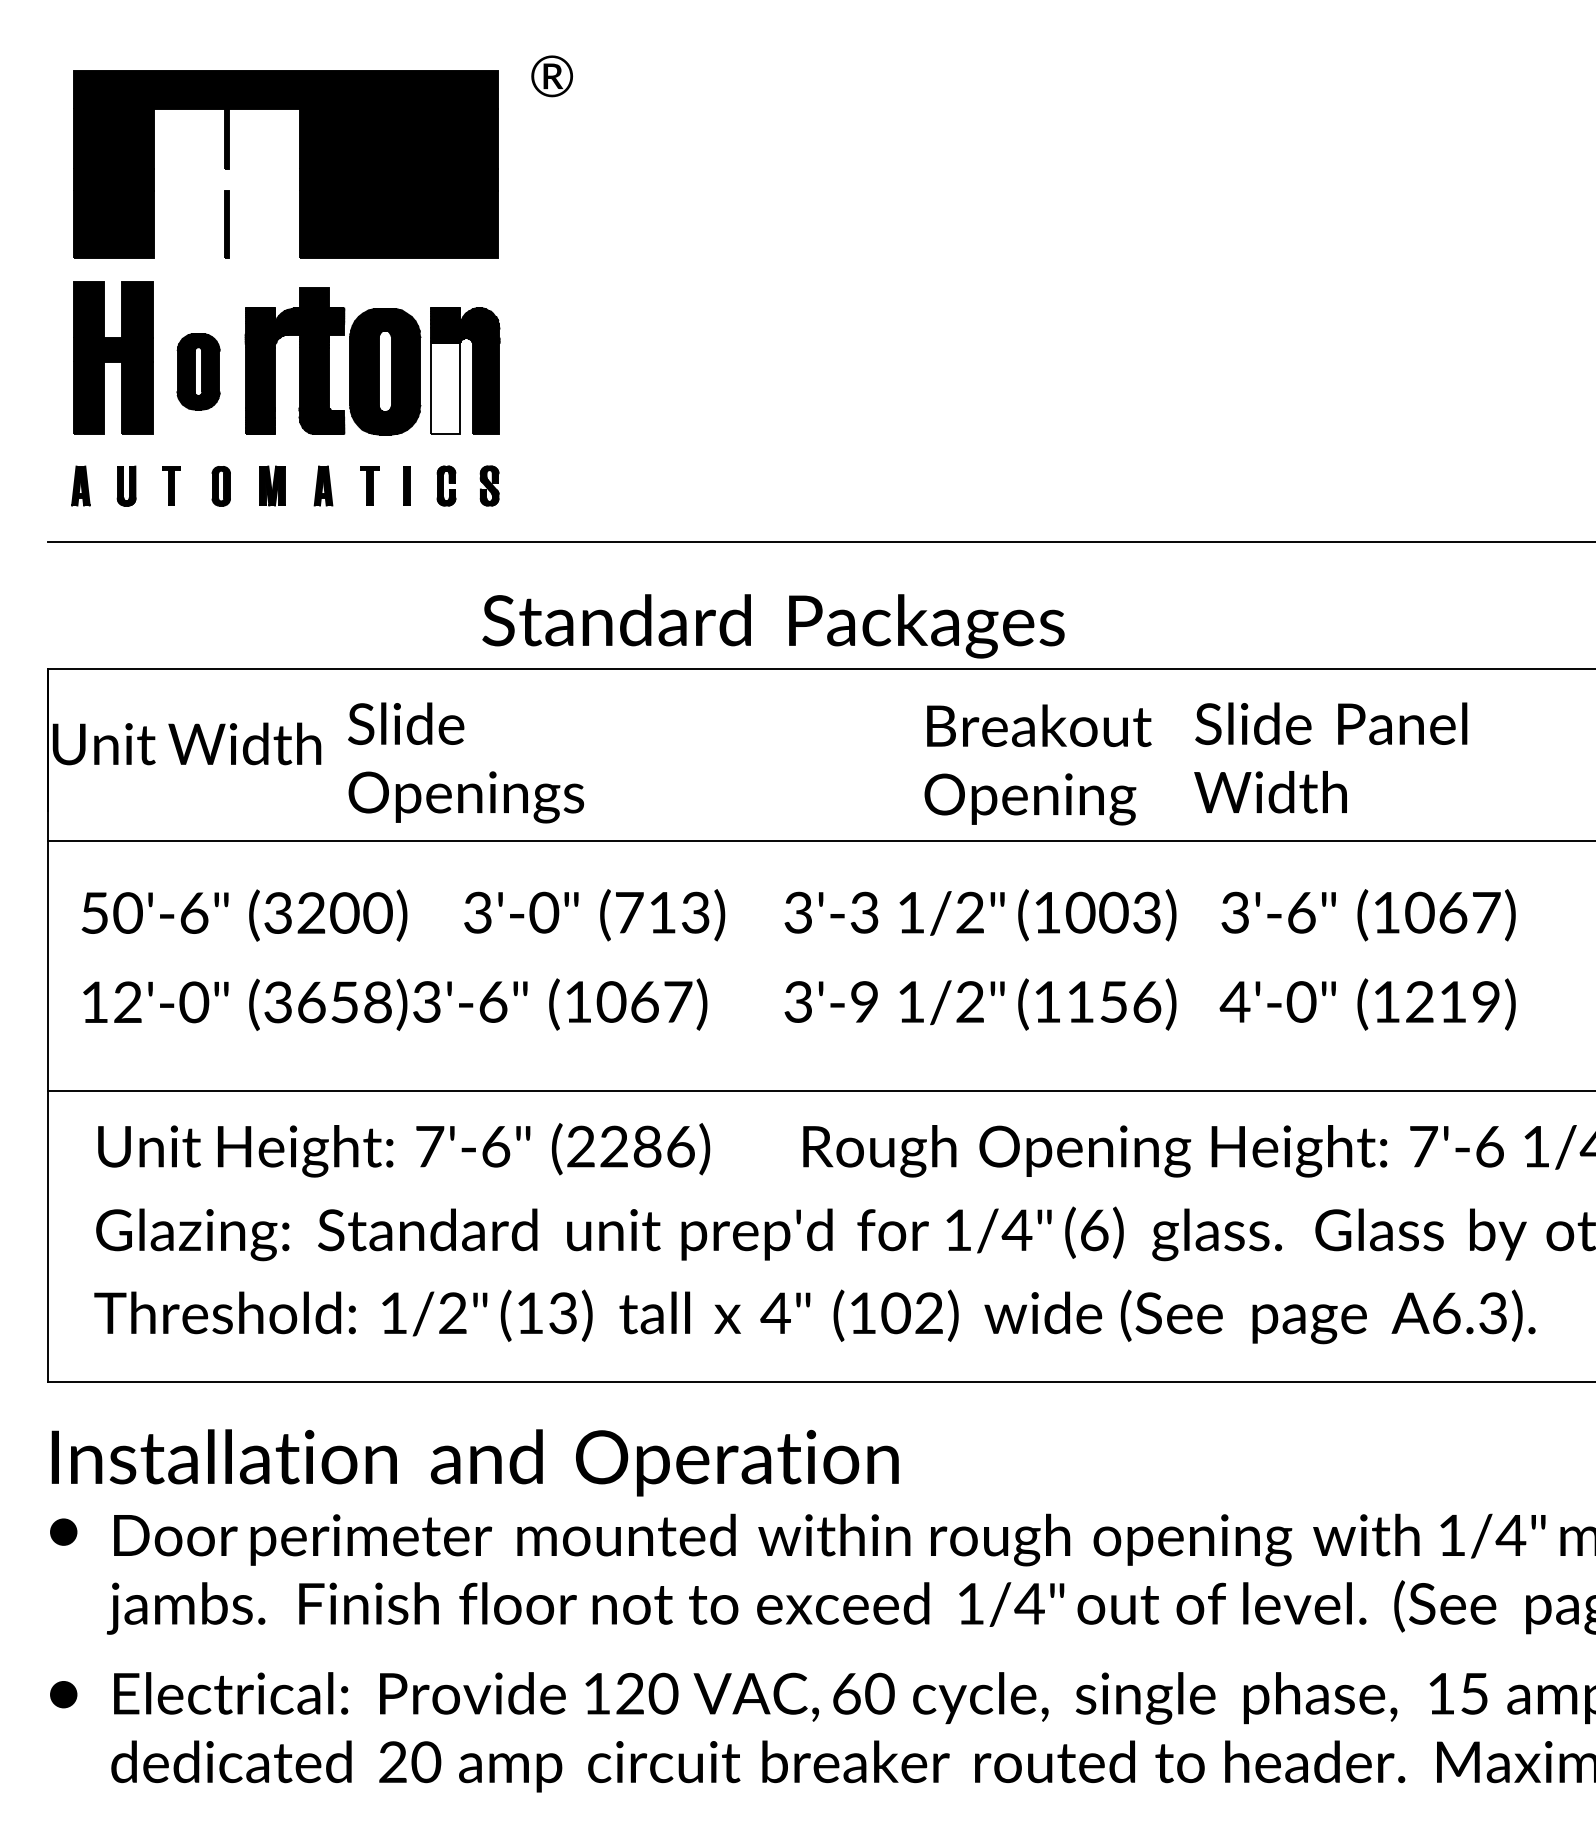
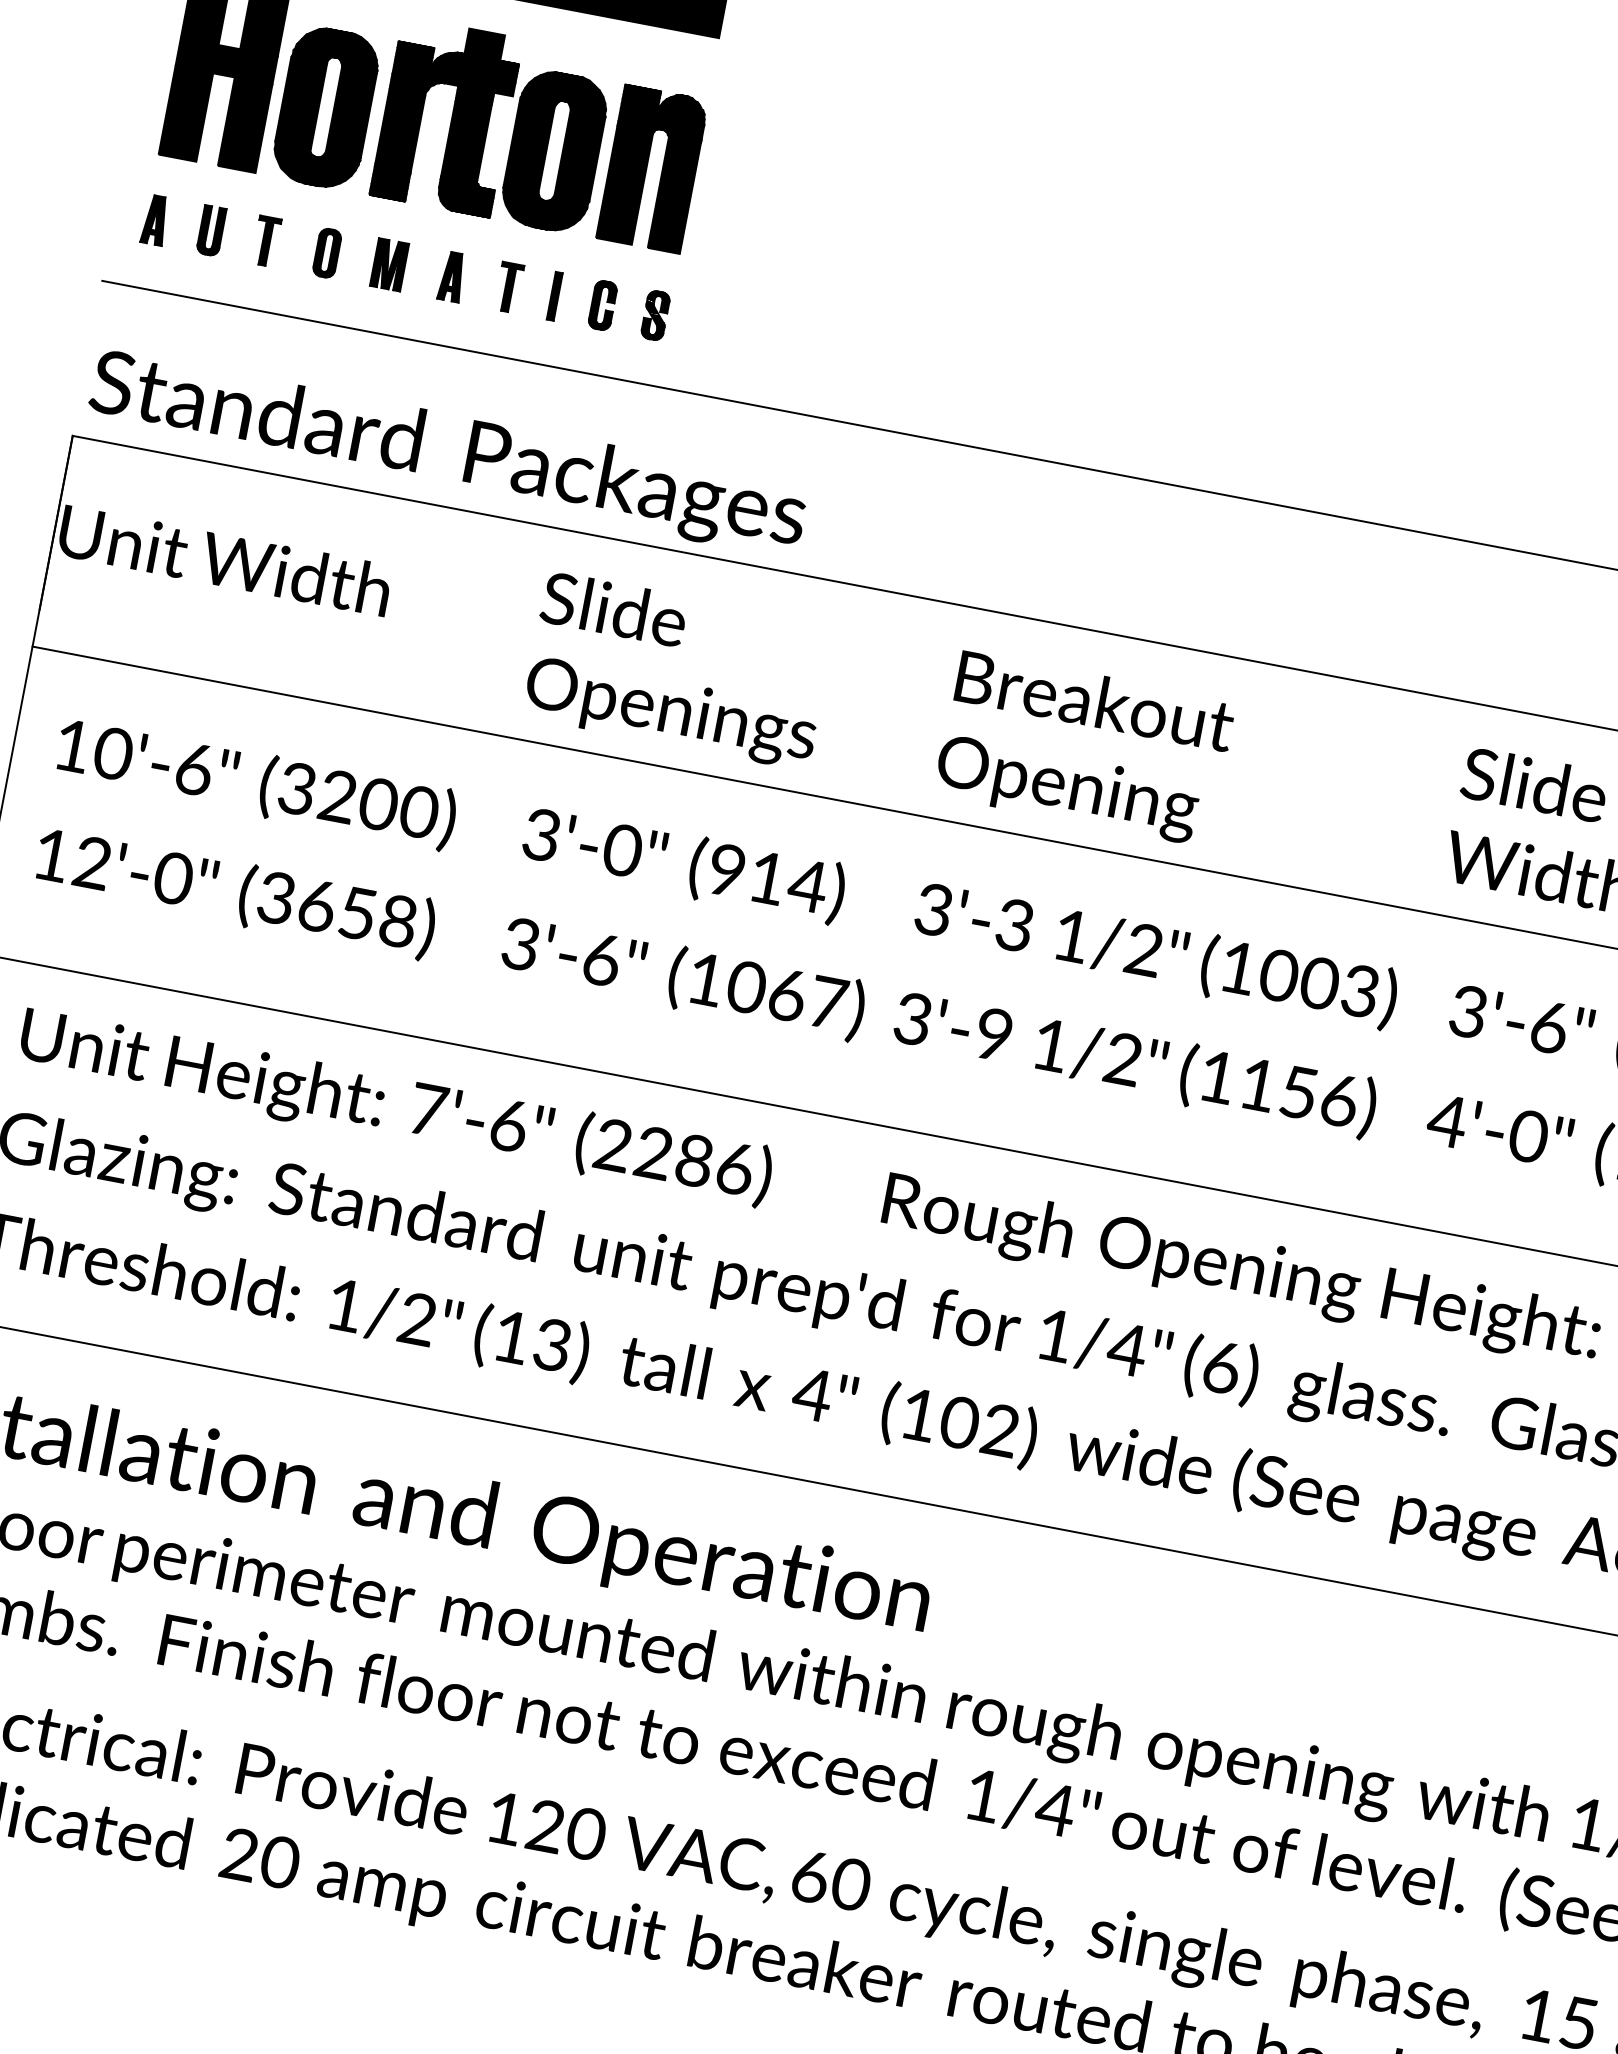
part: (198, 371) -> (326, 107), size x1.67
fill: (445, 388) -> (624, 185), added
text: (773, 626) -> (447, 454), moved
text: (466, 762) -> (679, 670), moved
text: (1037, 764) -> (1084, 747), moved
text: (94, 912) -> (72, 745), 50'-6" -> 10'-6"
text: (662, 912) -> (767, 877), (713) -> (914)
text: (560, 1004) -> (683, 978), moved

